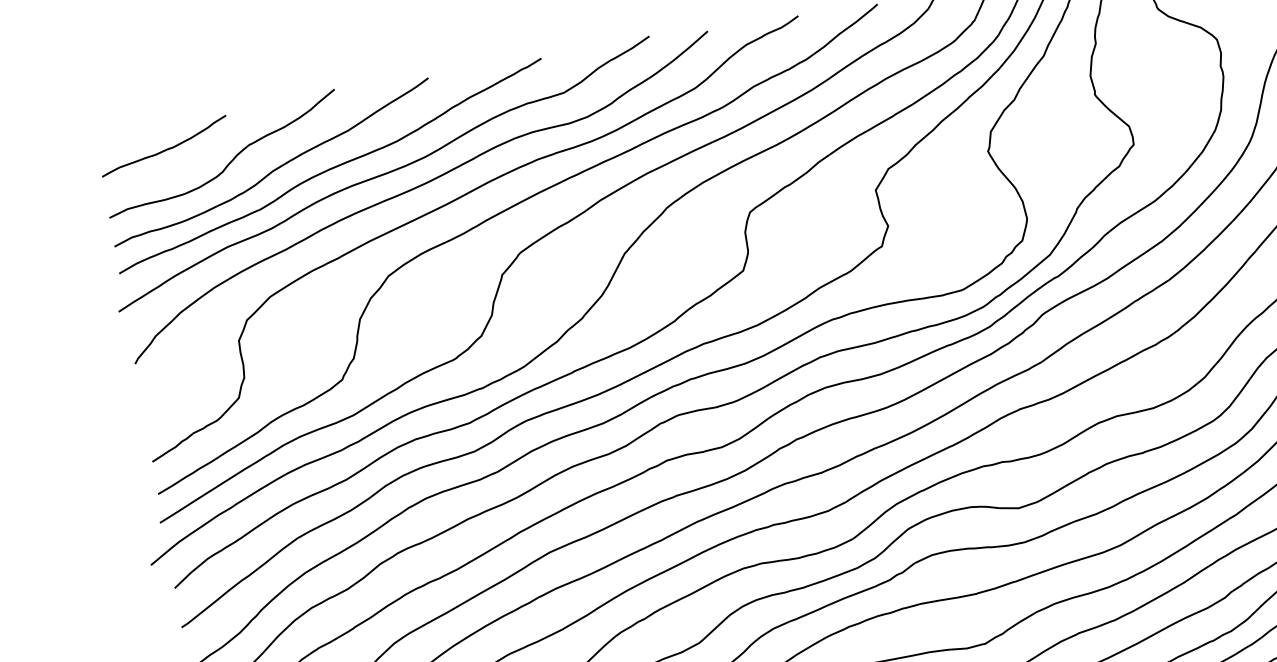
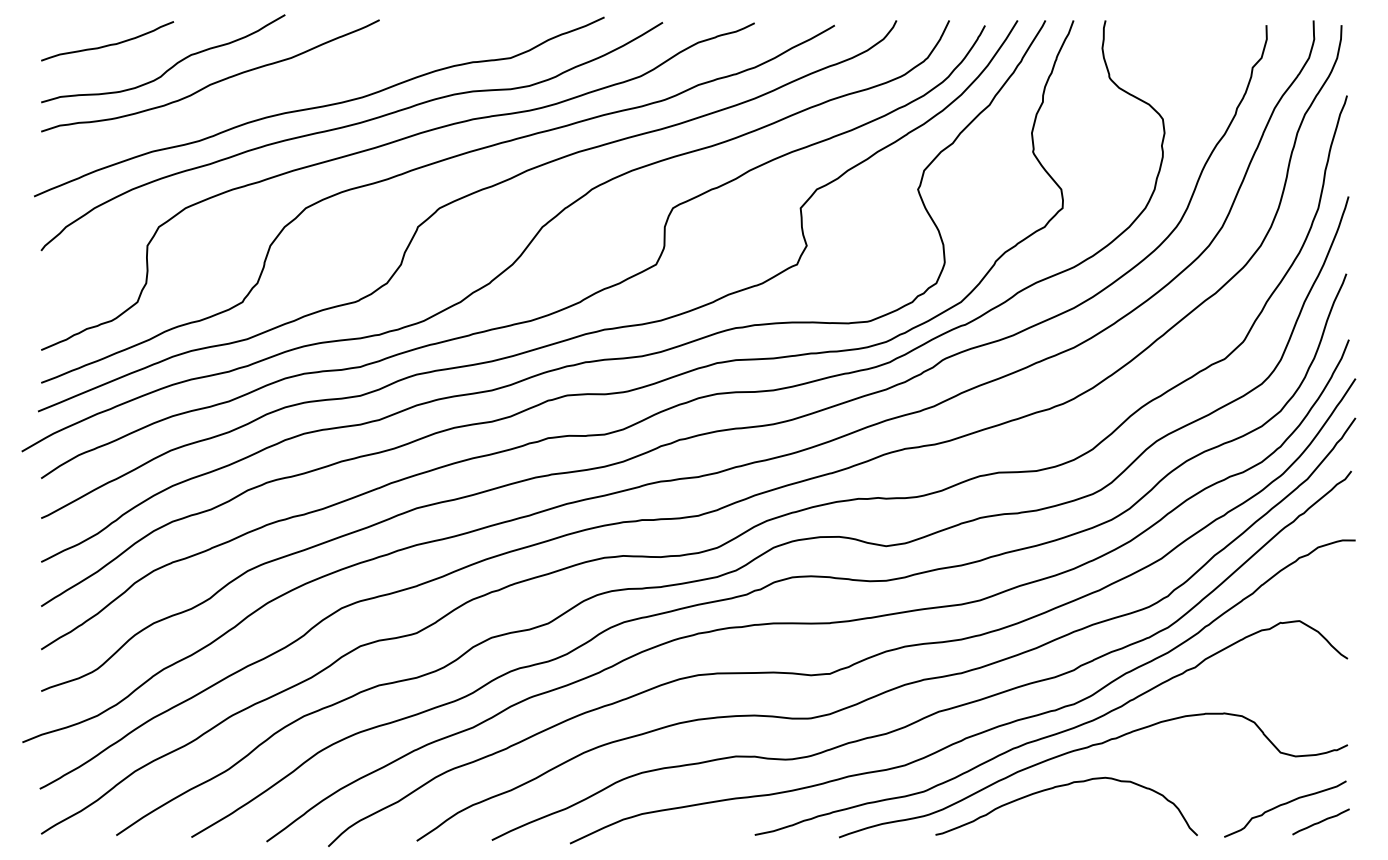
curve: (330, 167) -> (267, 91), removed

